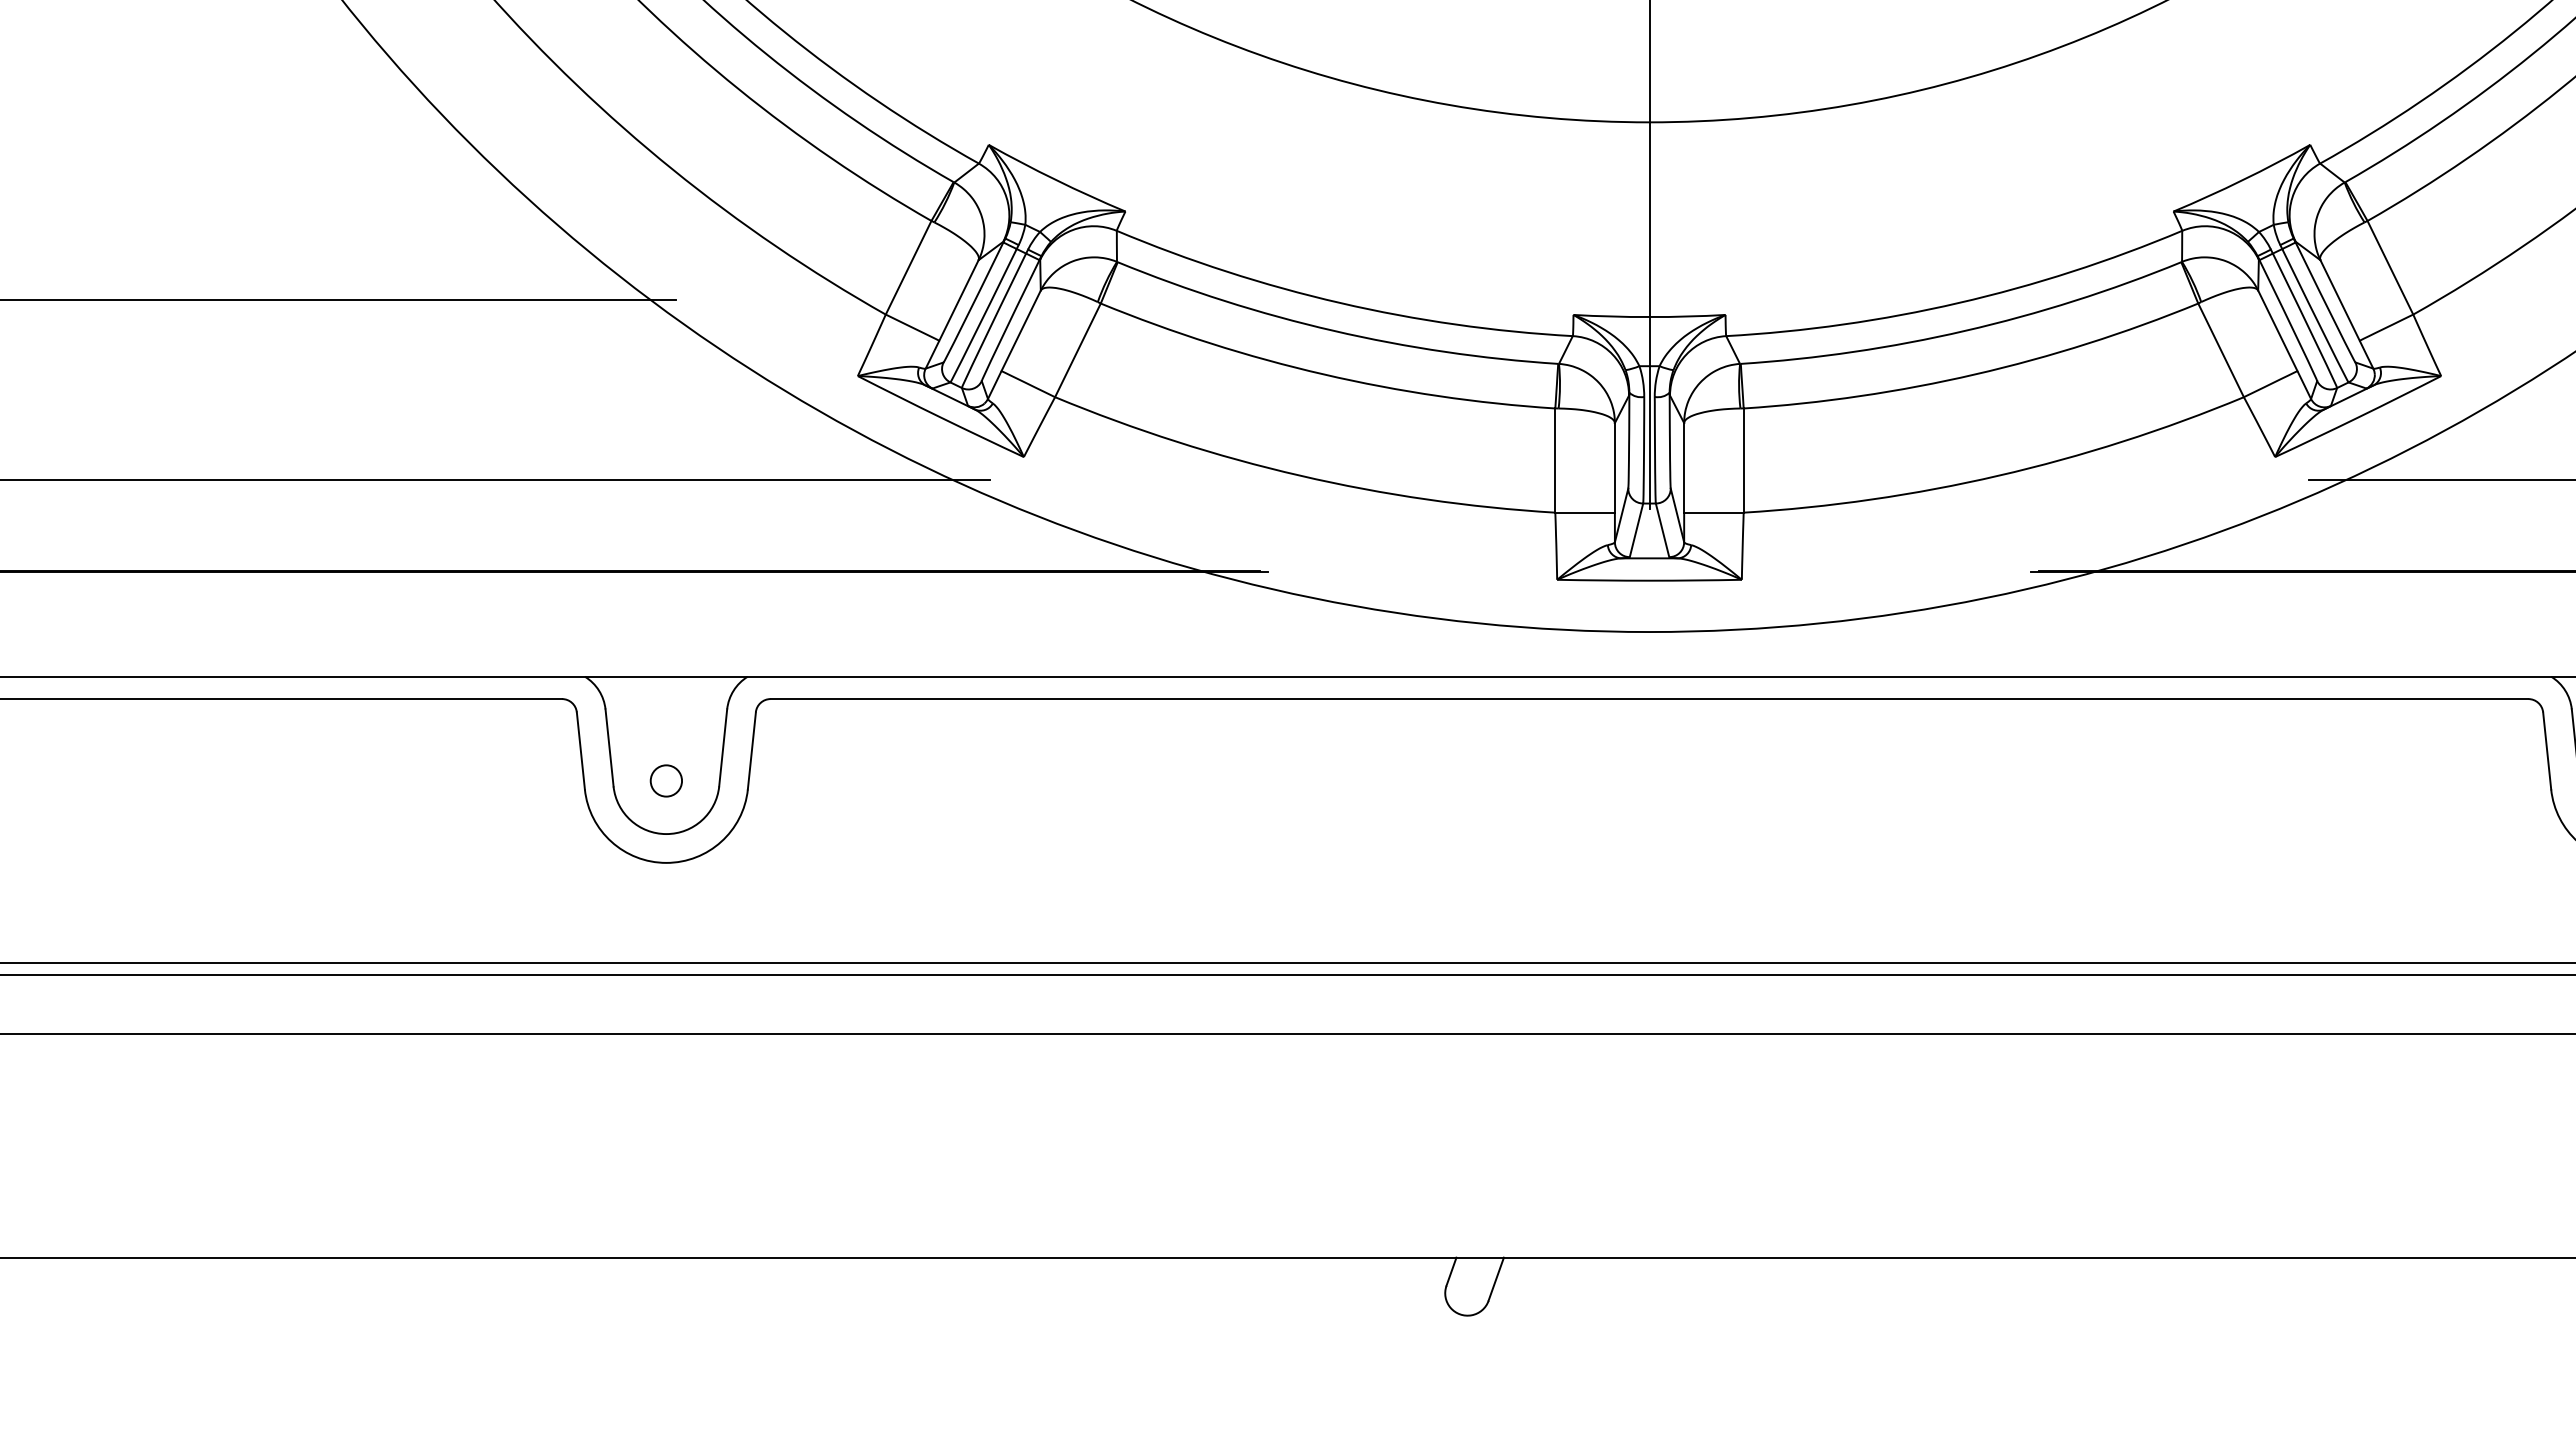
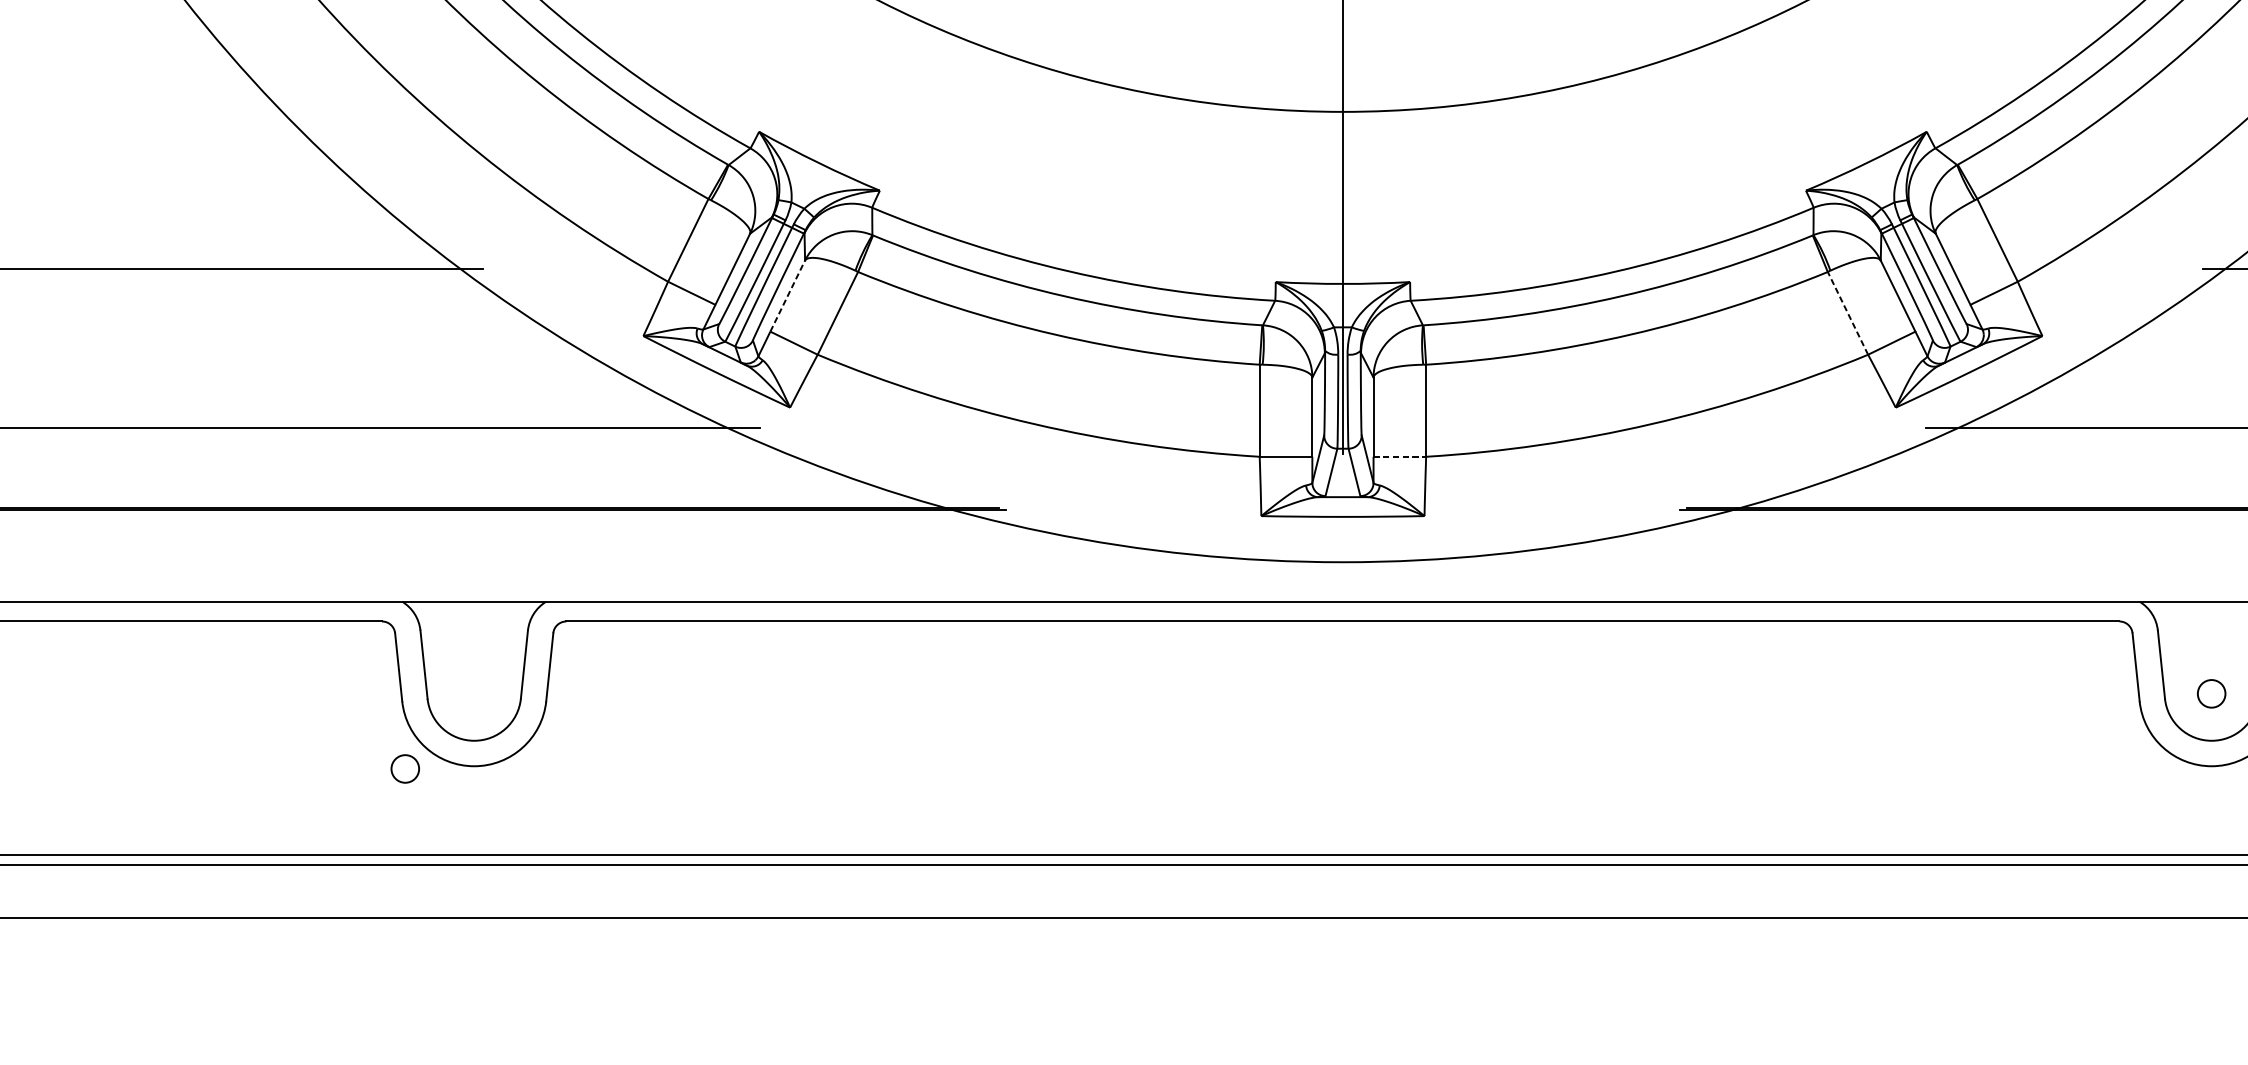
line: (1021, 330) -> (788, 295), solid -> dashed
line: (2220, 349) -> (1847, 312), solid -> dashed
line: (1713, 512) -> (1399, 456), solid -> dashed
circle: (665, 780) -> (404, 768), moved

